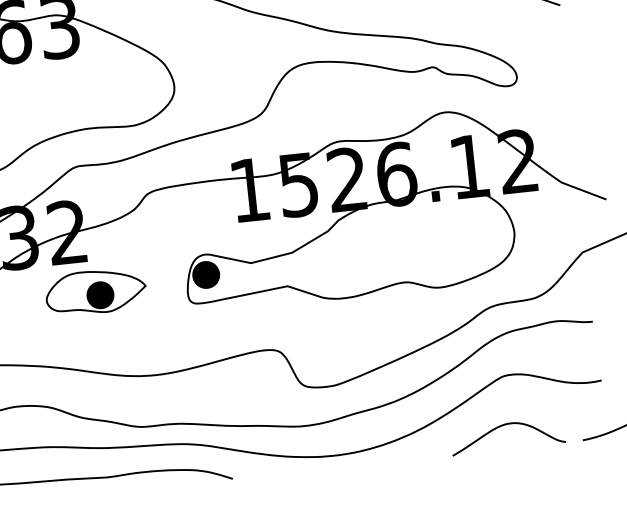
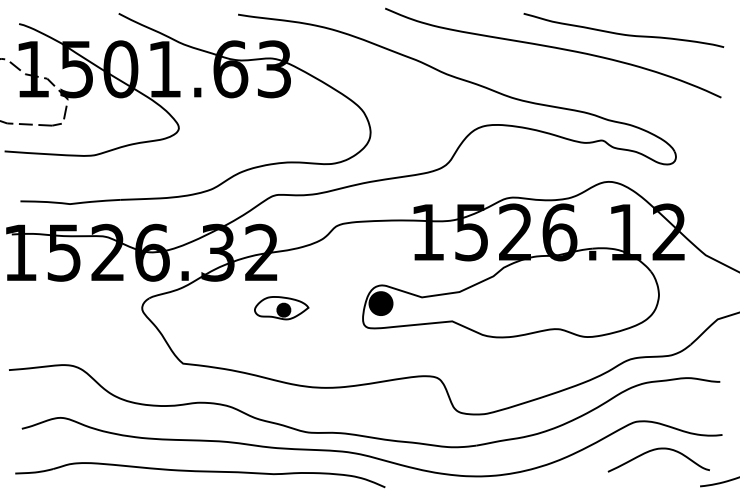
part: (95, 291) -> (281, 307), size x0.6
curve: (504, 426) -> (656, 450), moved

